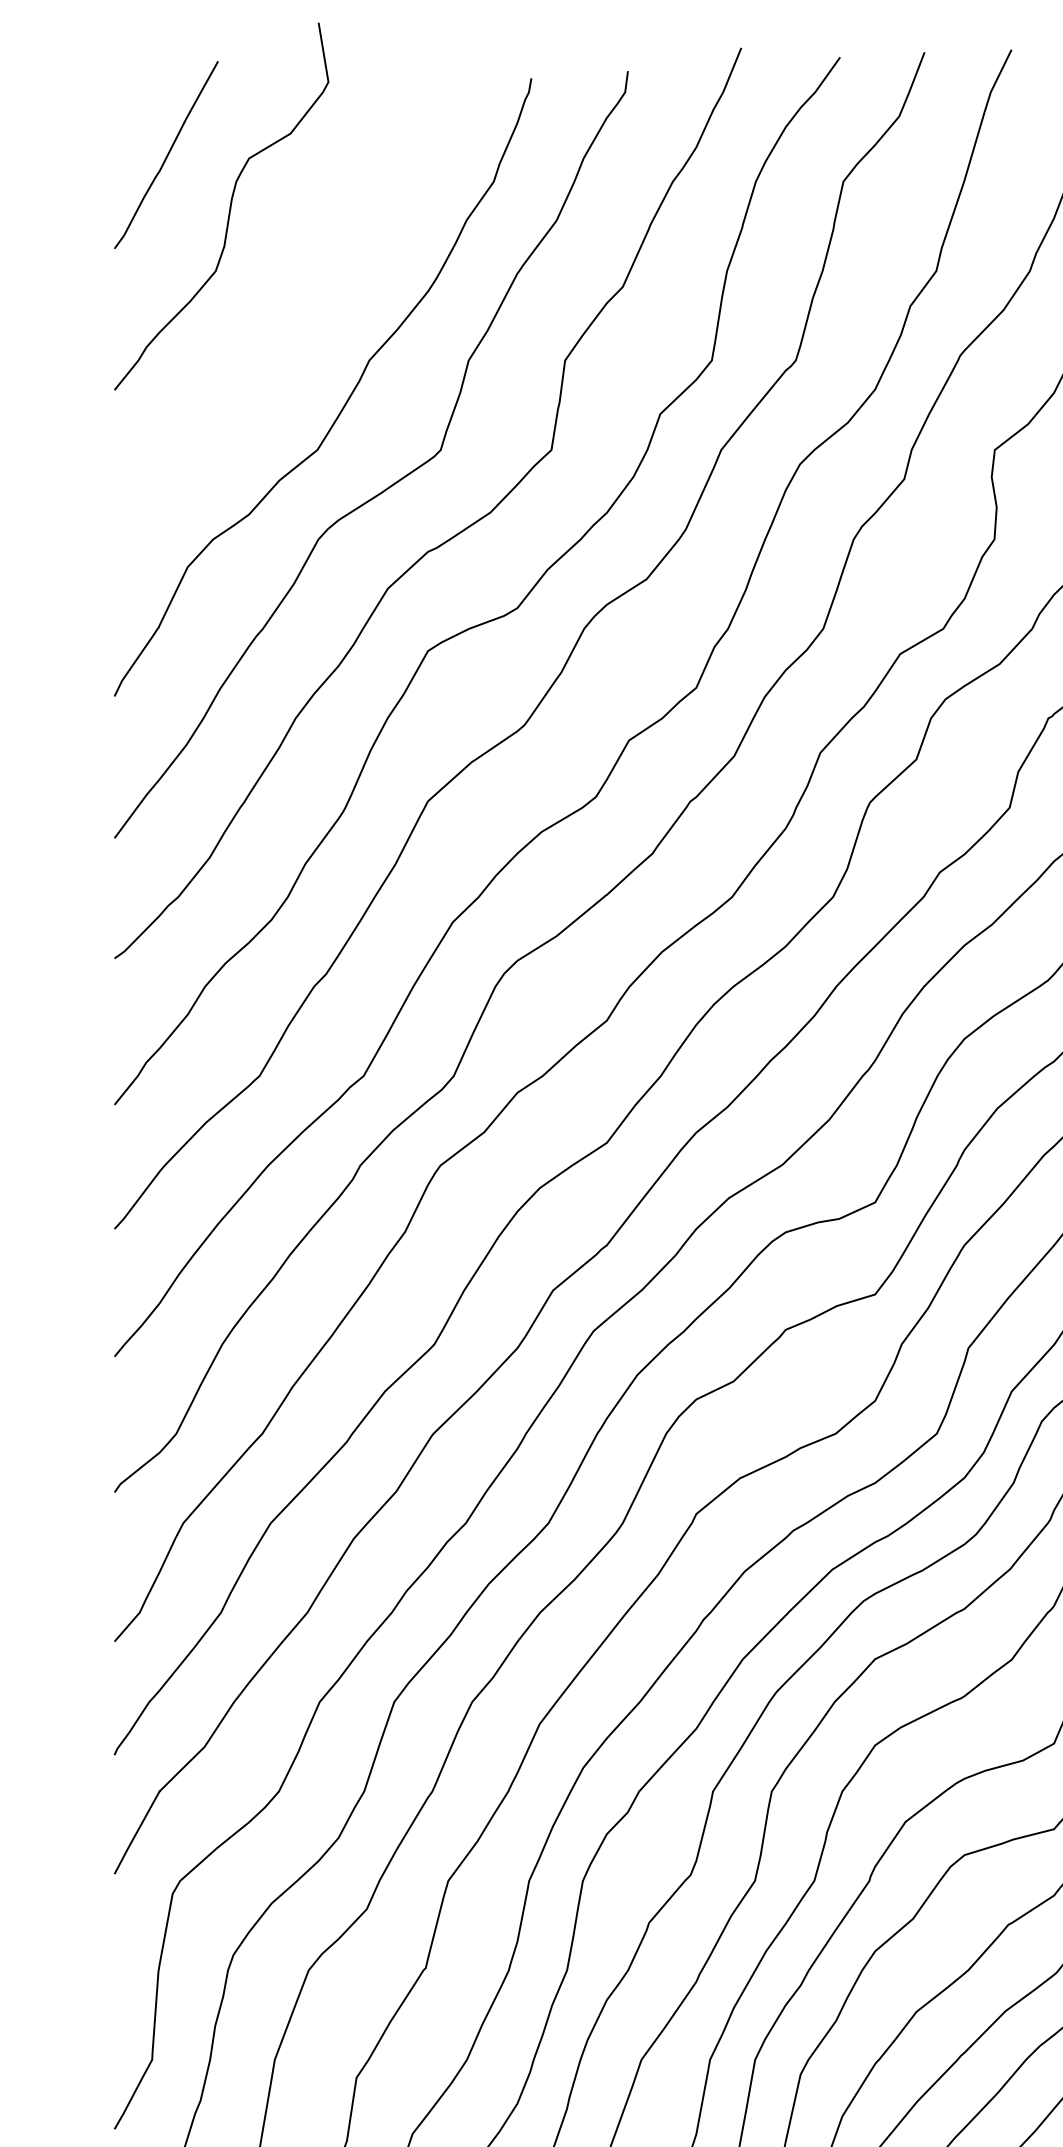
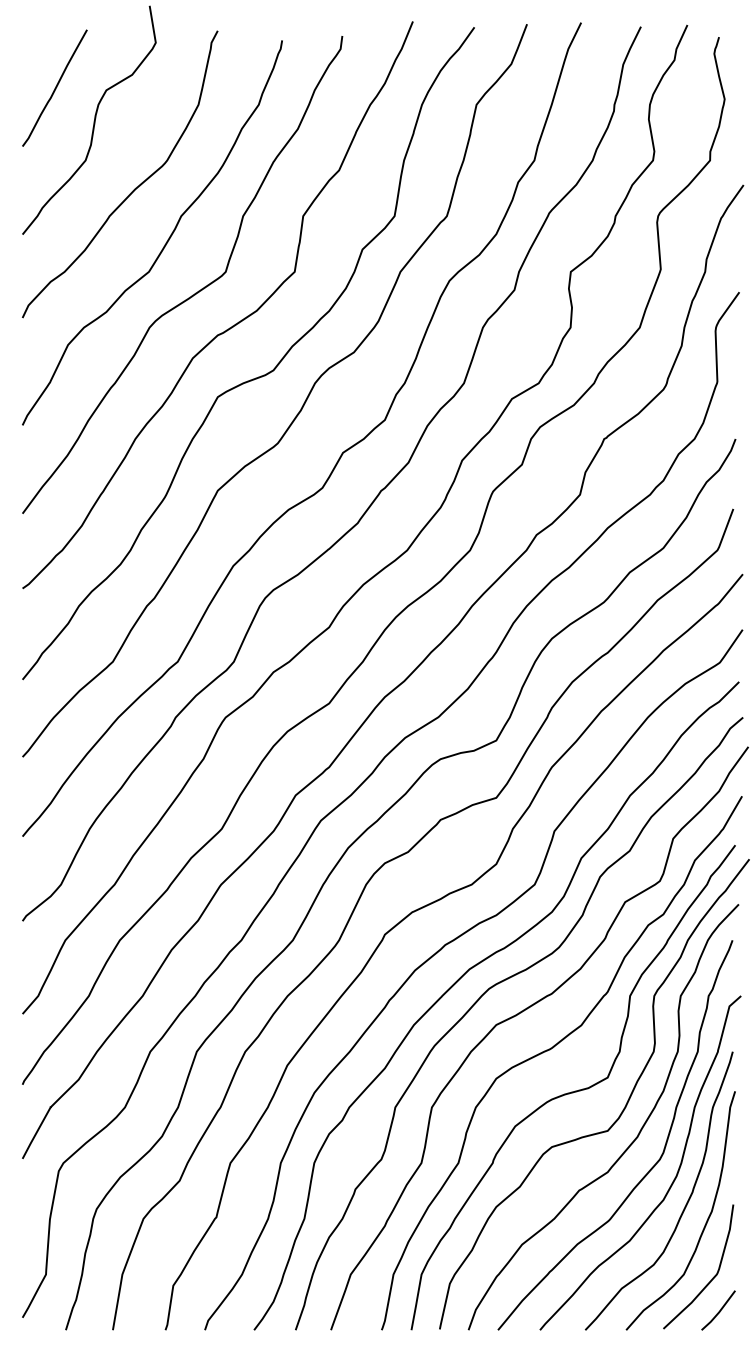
curve: (294, 316) -> (134, 188), added

